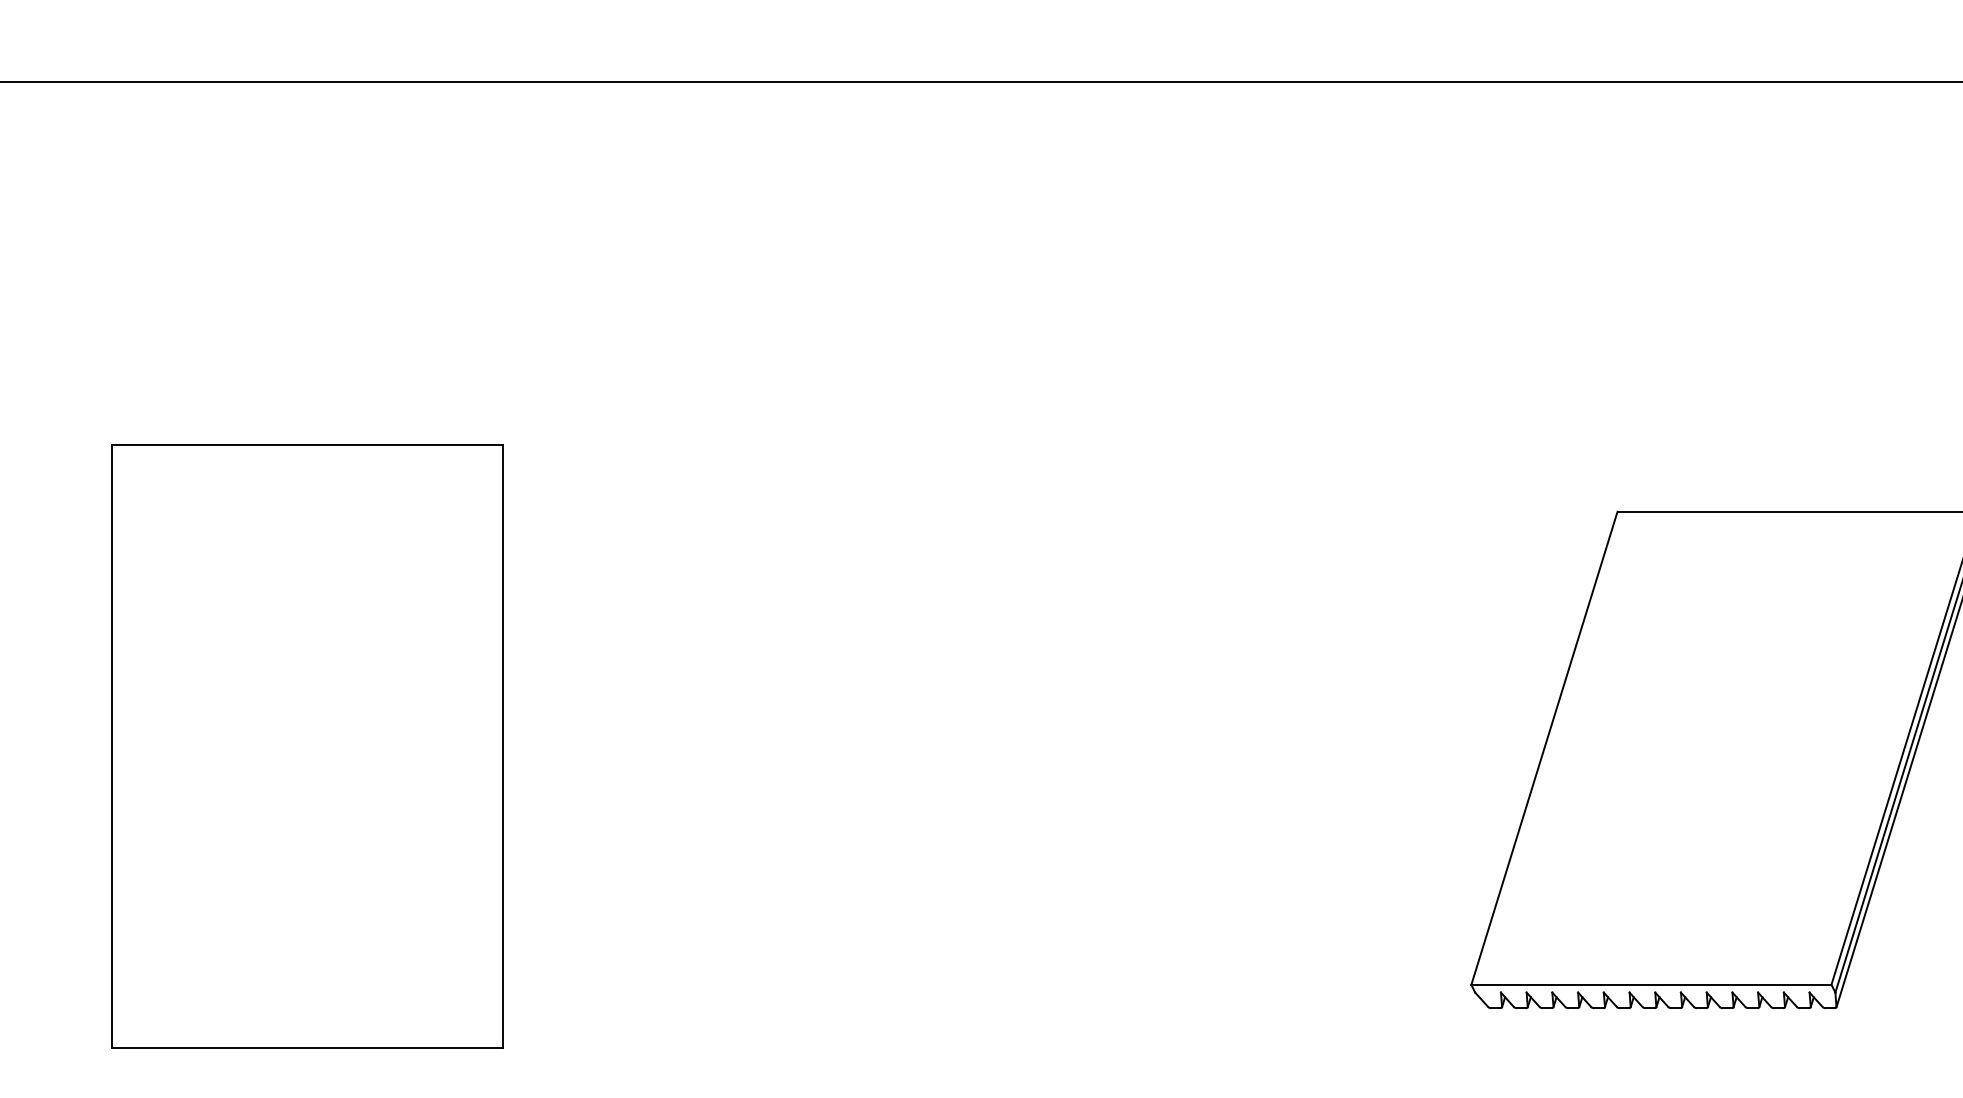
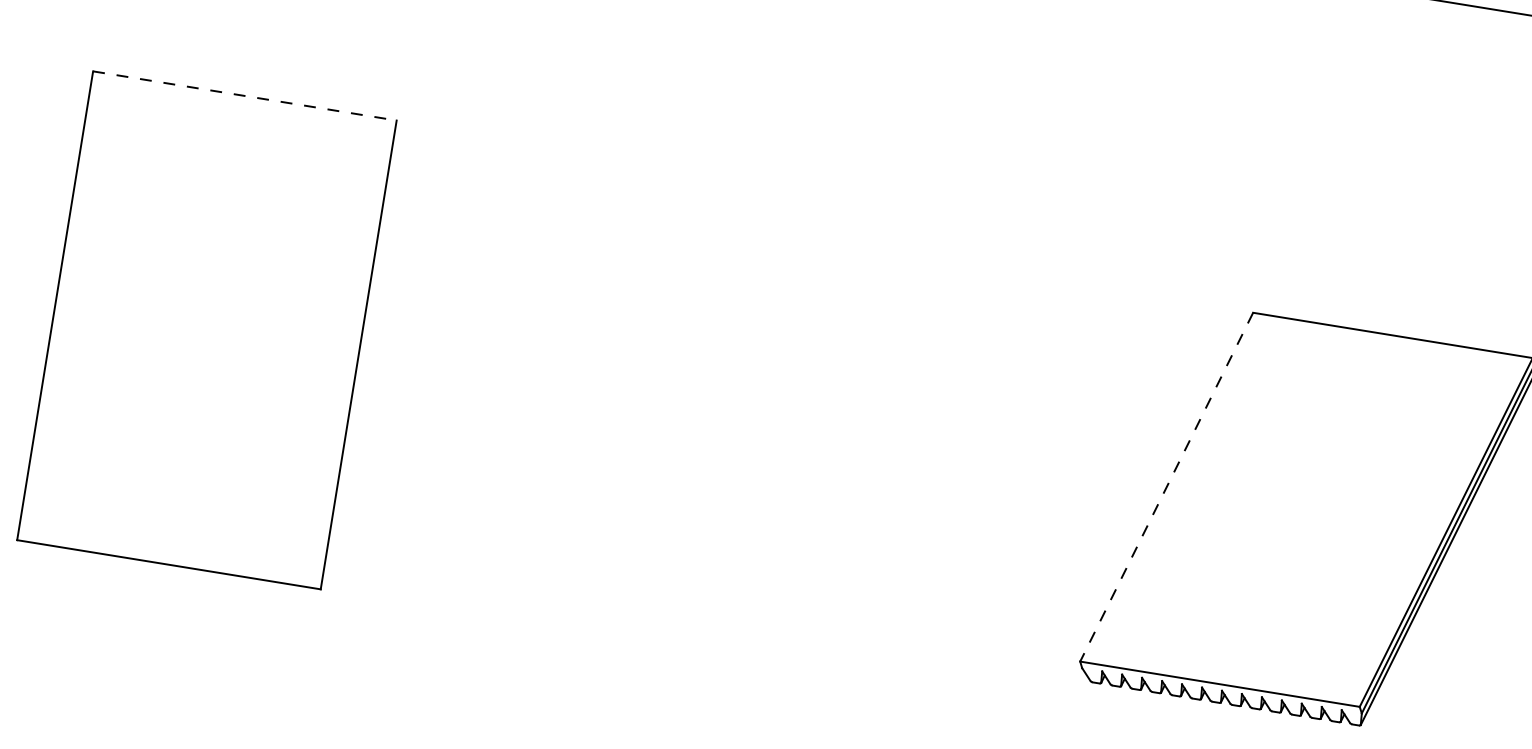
line: (307, 444) -> (244, 95), solid -> dashed
line: (1544, 748) -> (1166, 487), solid -> dashed

